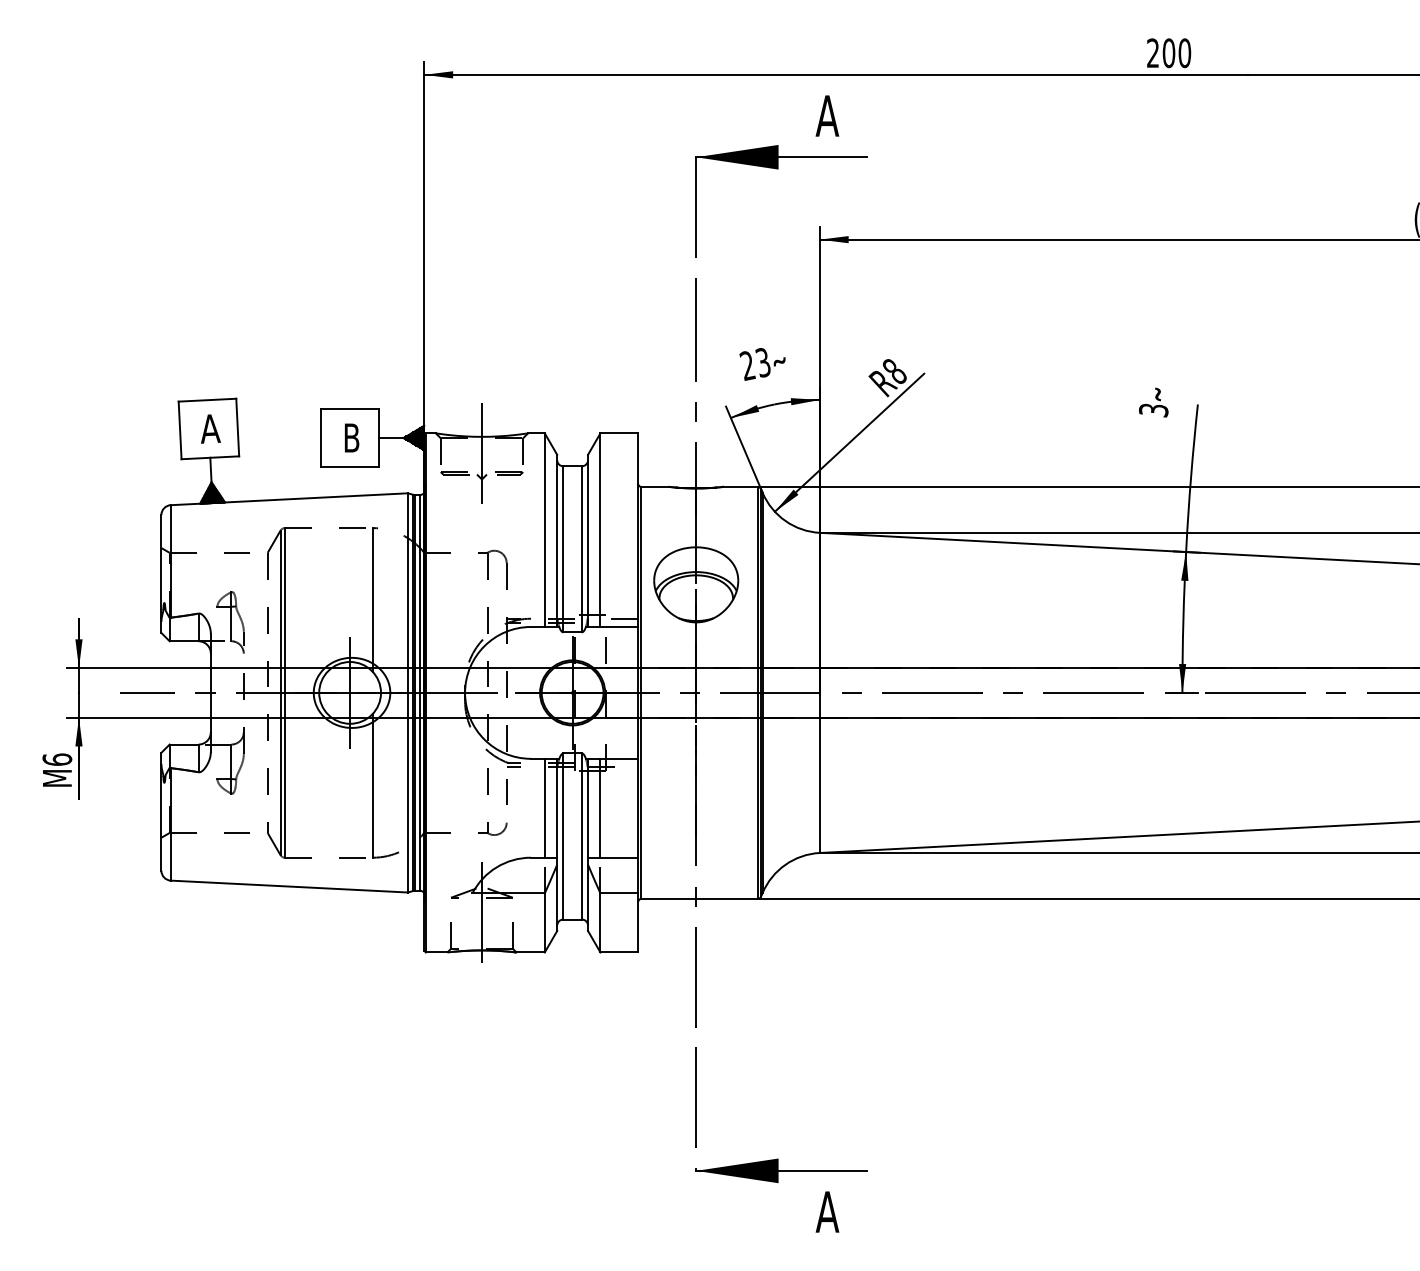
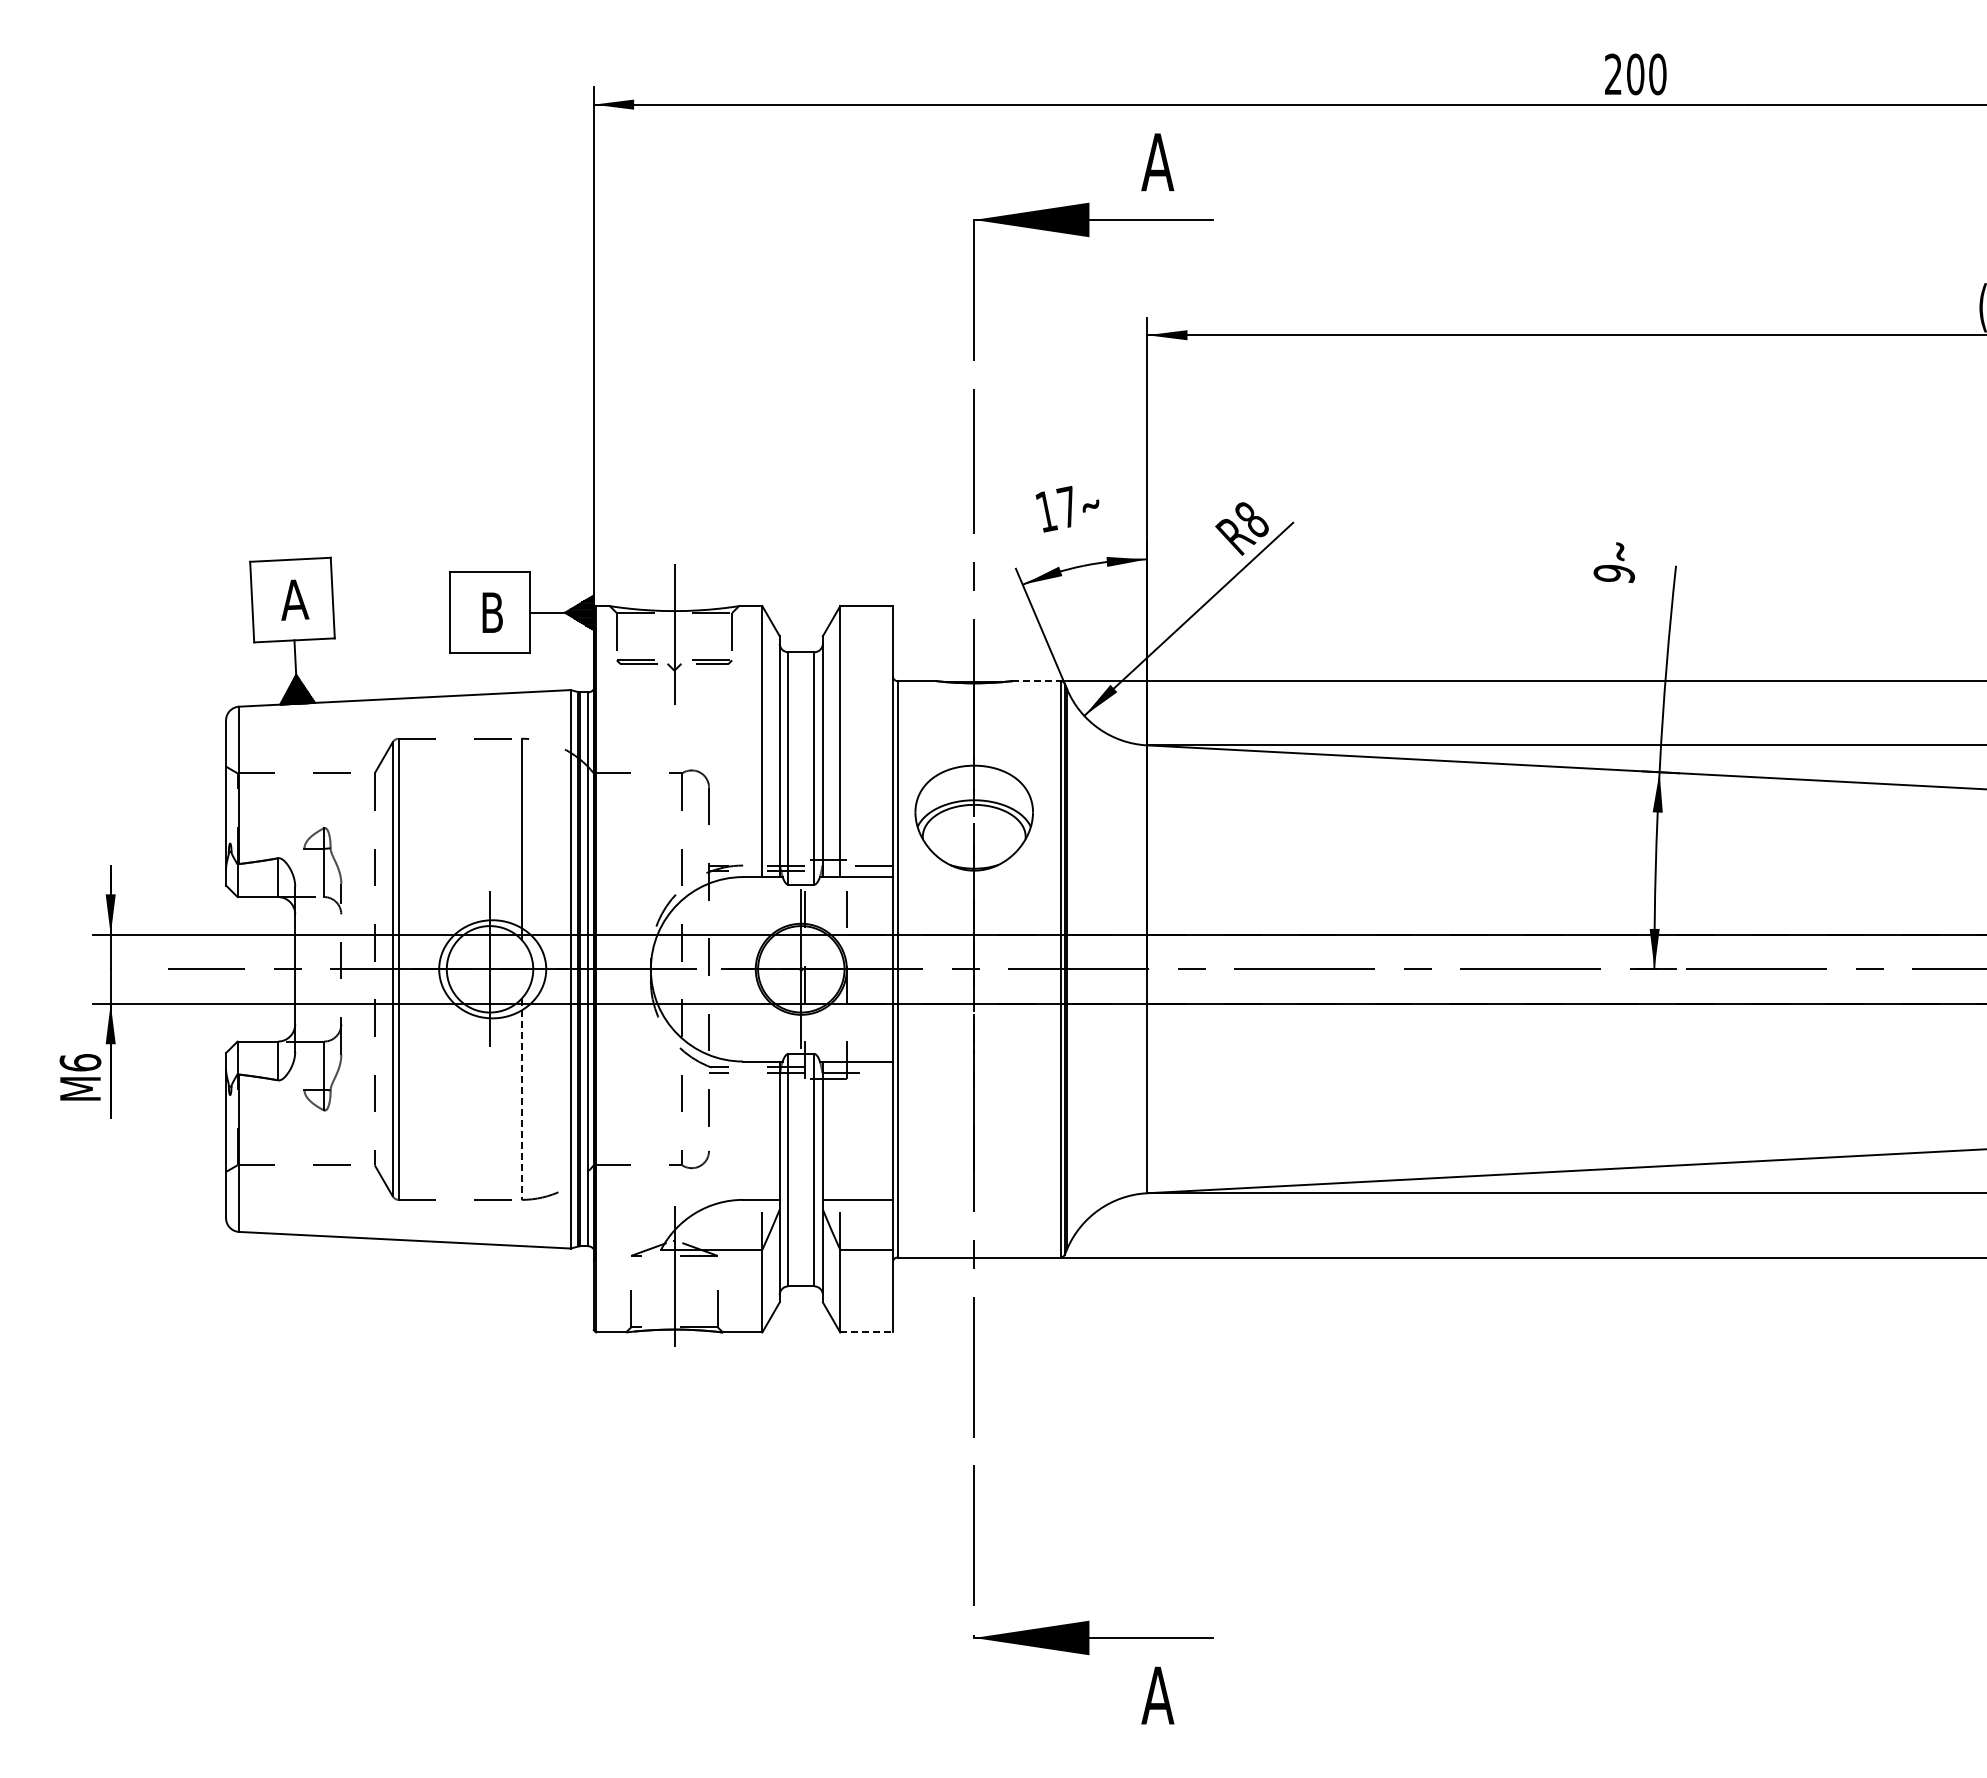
text: (755, 364) -> (1056, 509), 23 -> 17
text: (1153, 410) -> (1614, 574), 3 -> 9
line: (740, 487) -> (1036, 681), solid -> dashed
line: (372, 785) -> (521, 1099), solid -> dashed
line: (544, 808) -> (762, 1130), removed
line: (600, 808) -> (840, 1130), removed
line: (619, 952) -> (867, 1332), solid -> dashed

